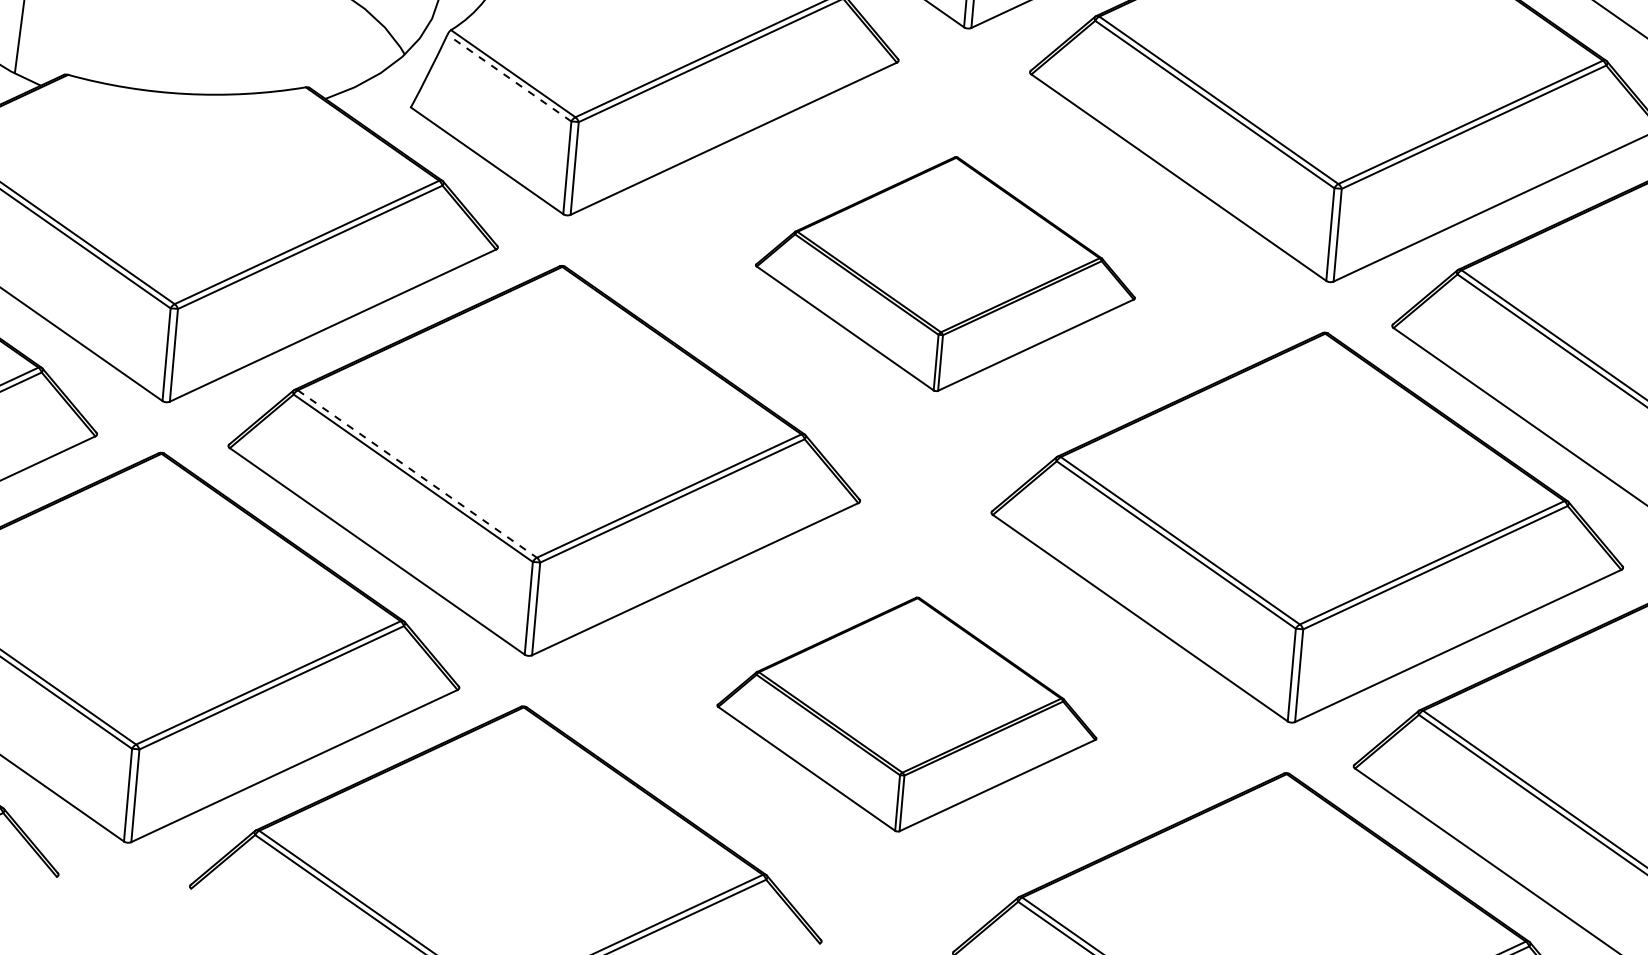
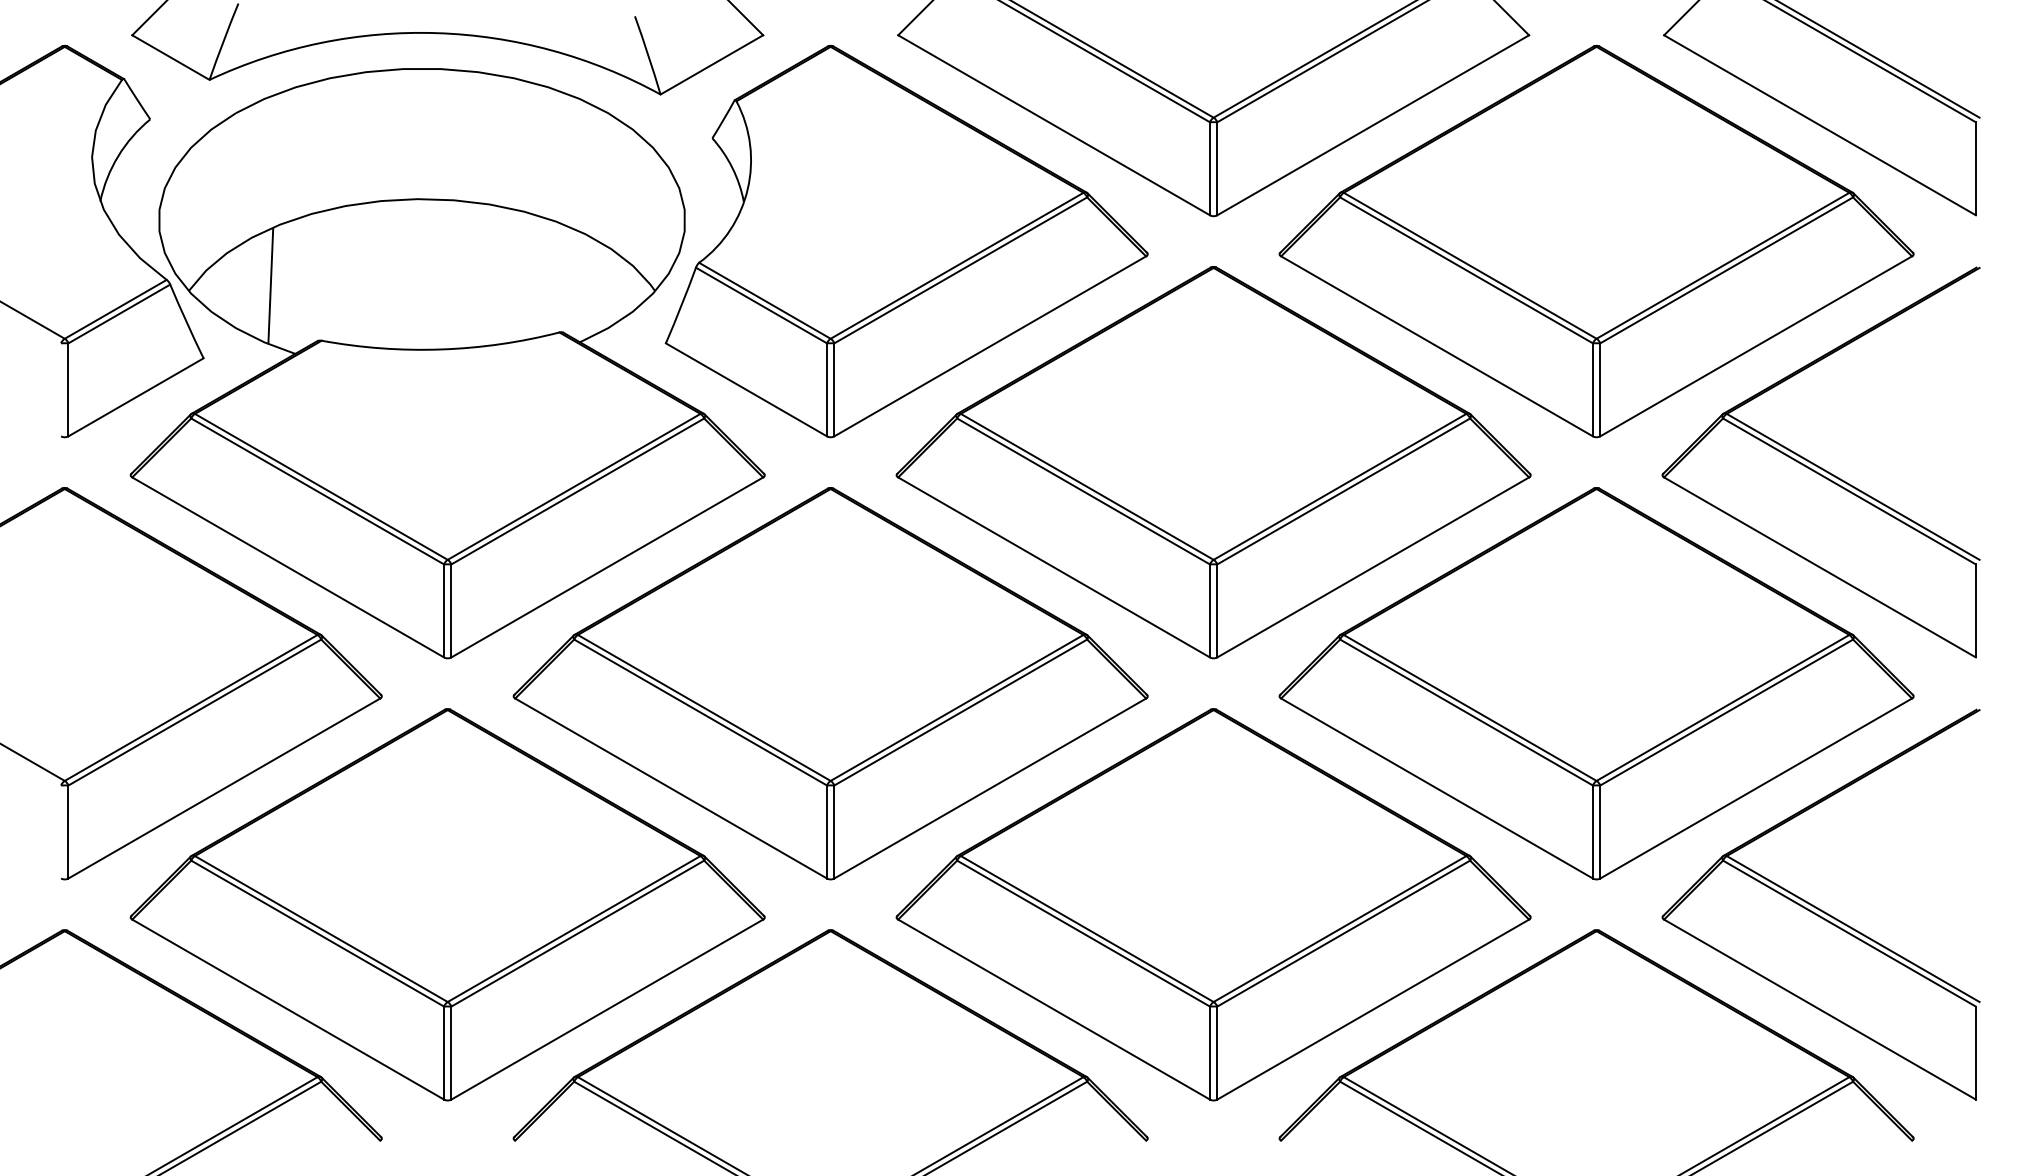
line: (509, 78) -> (761, 305), dashed -> solid
part: (946, 273) -> (1213, 462), size x1.67
line: (417, 473) -> (704, 707), dashed -> solid
part: (907, 714) -> (1213, 904), size x1.67

